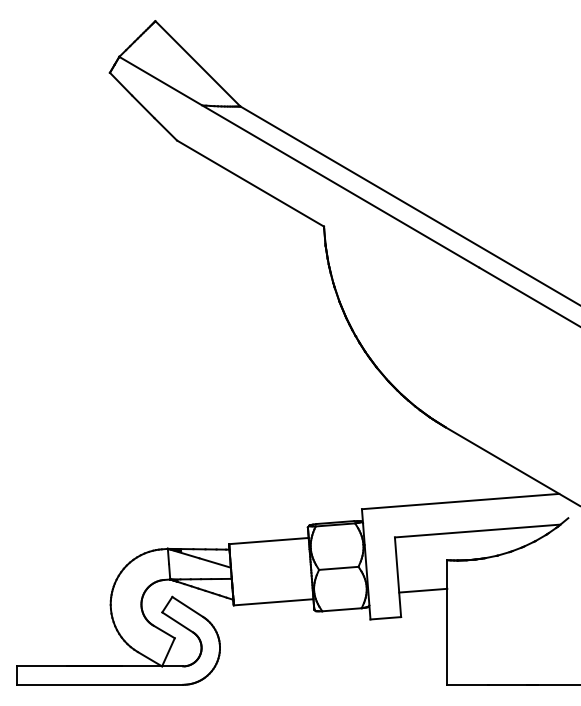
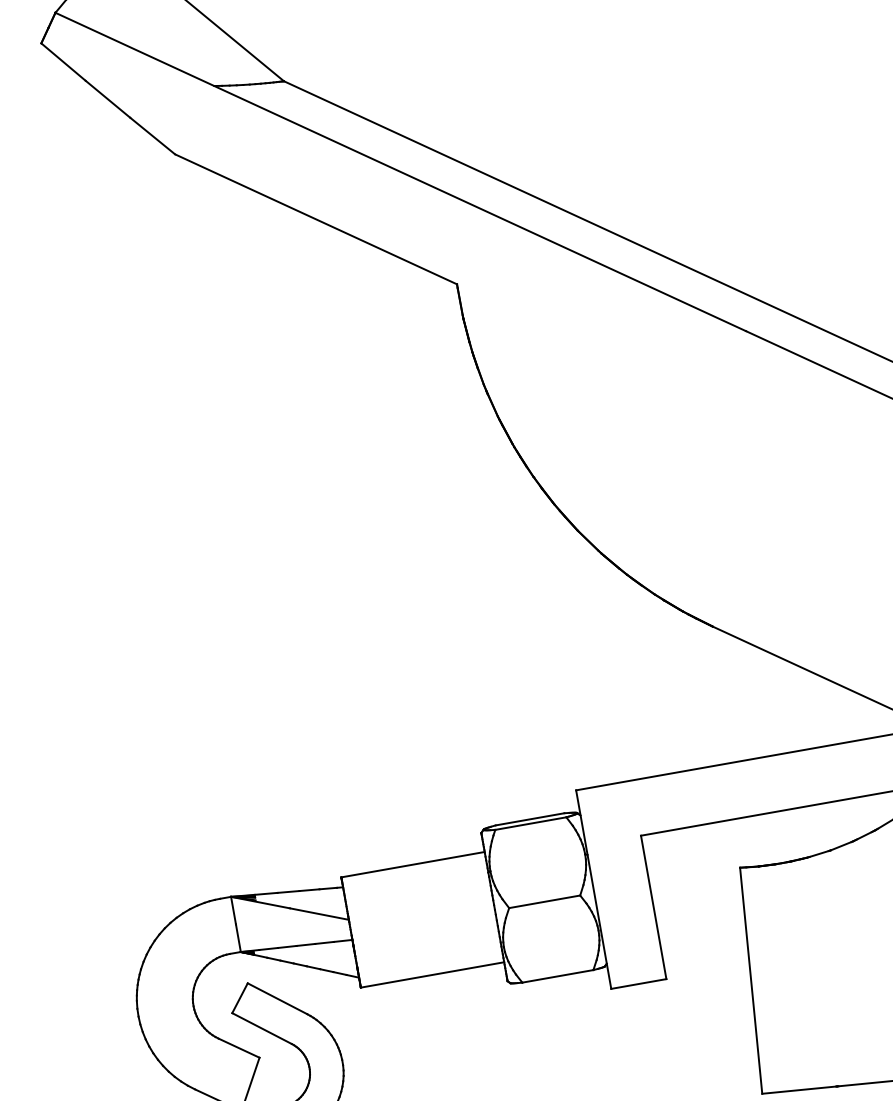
line: (423, 590) -> (702, 926), removed

